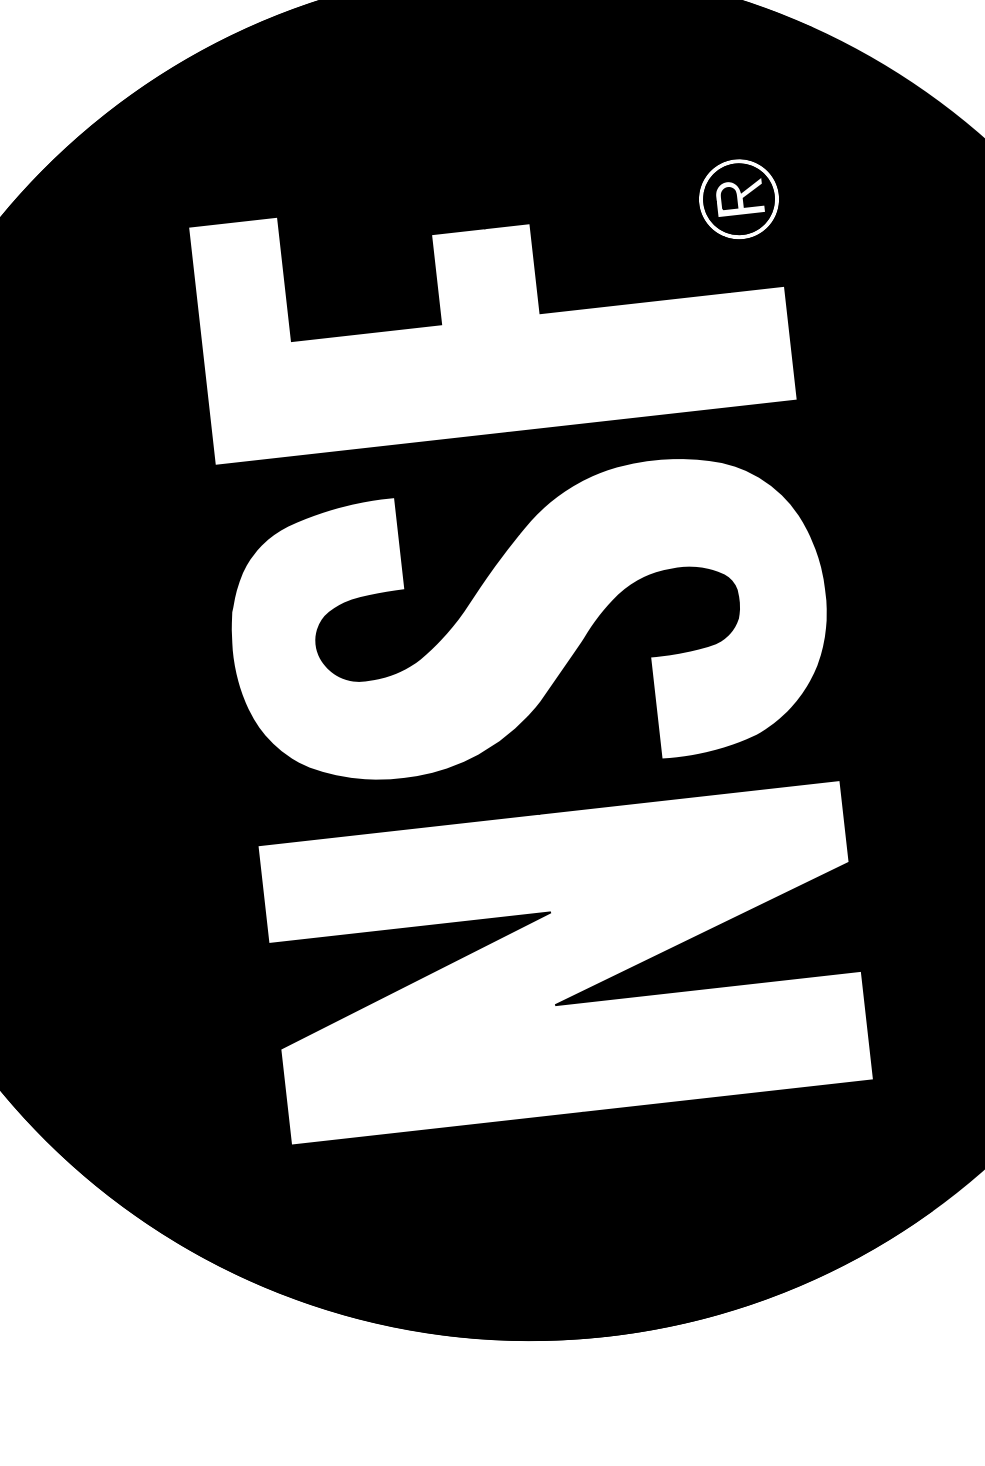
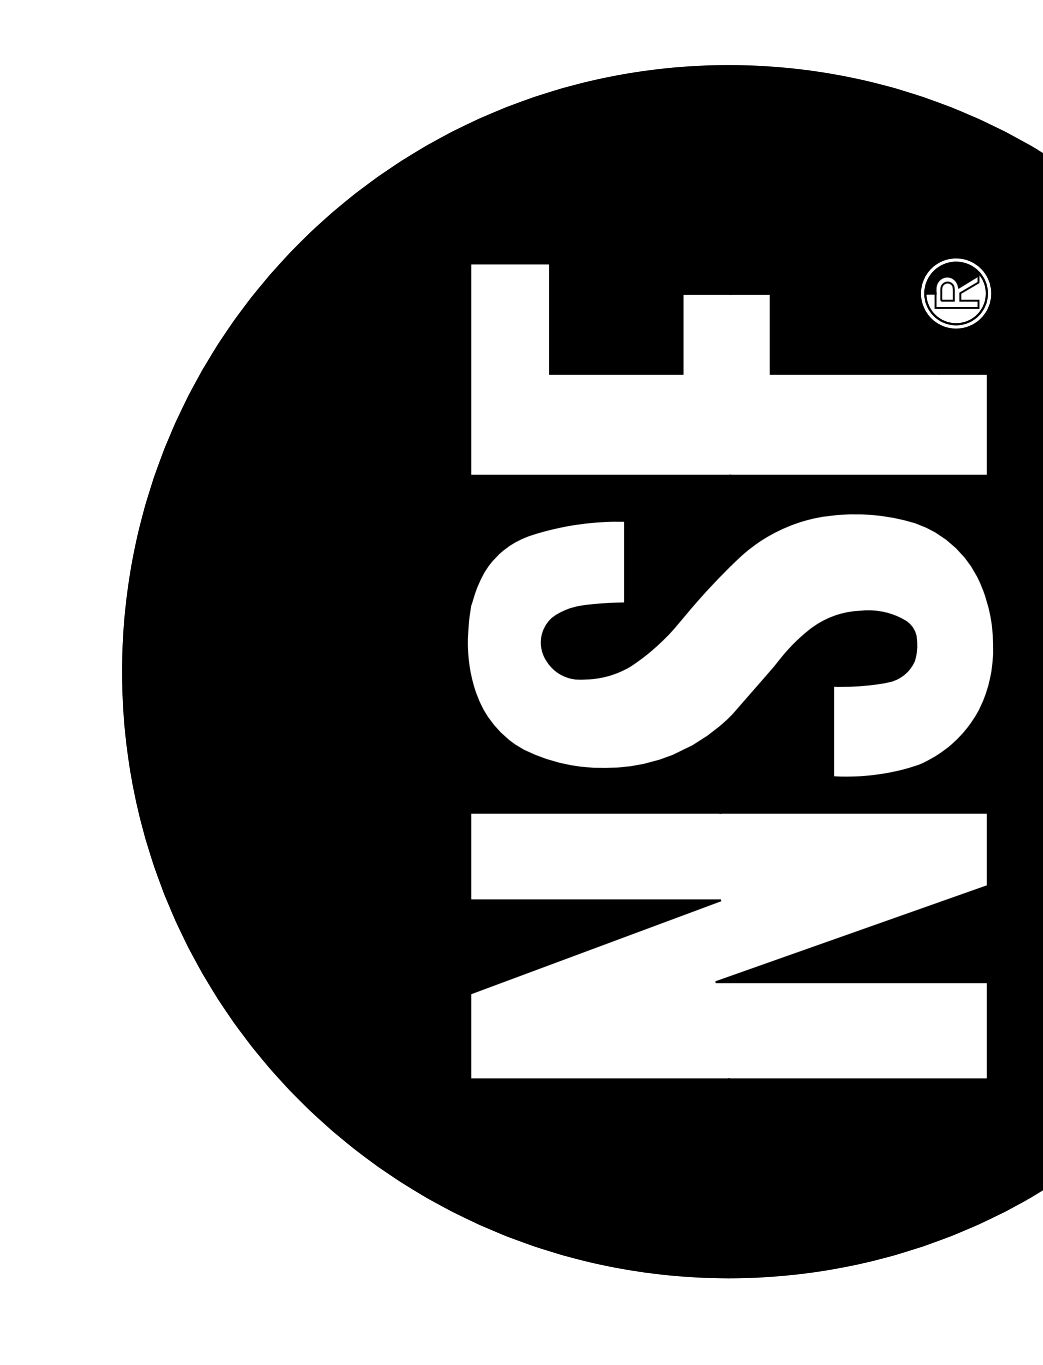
fill: (729, 198) -> (947, 291), removed
fill: (738, 204) -> (955, 298), removed

